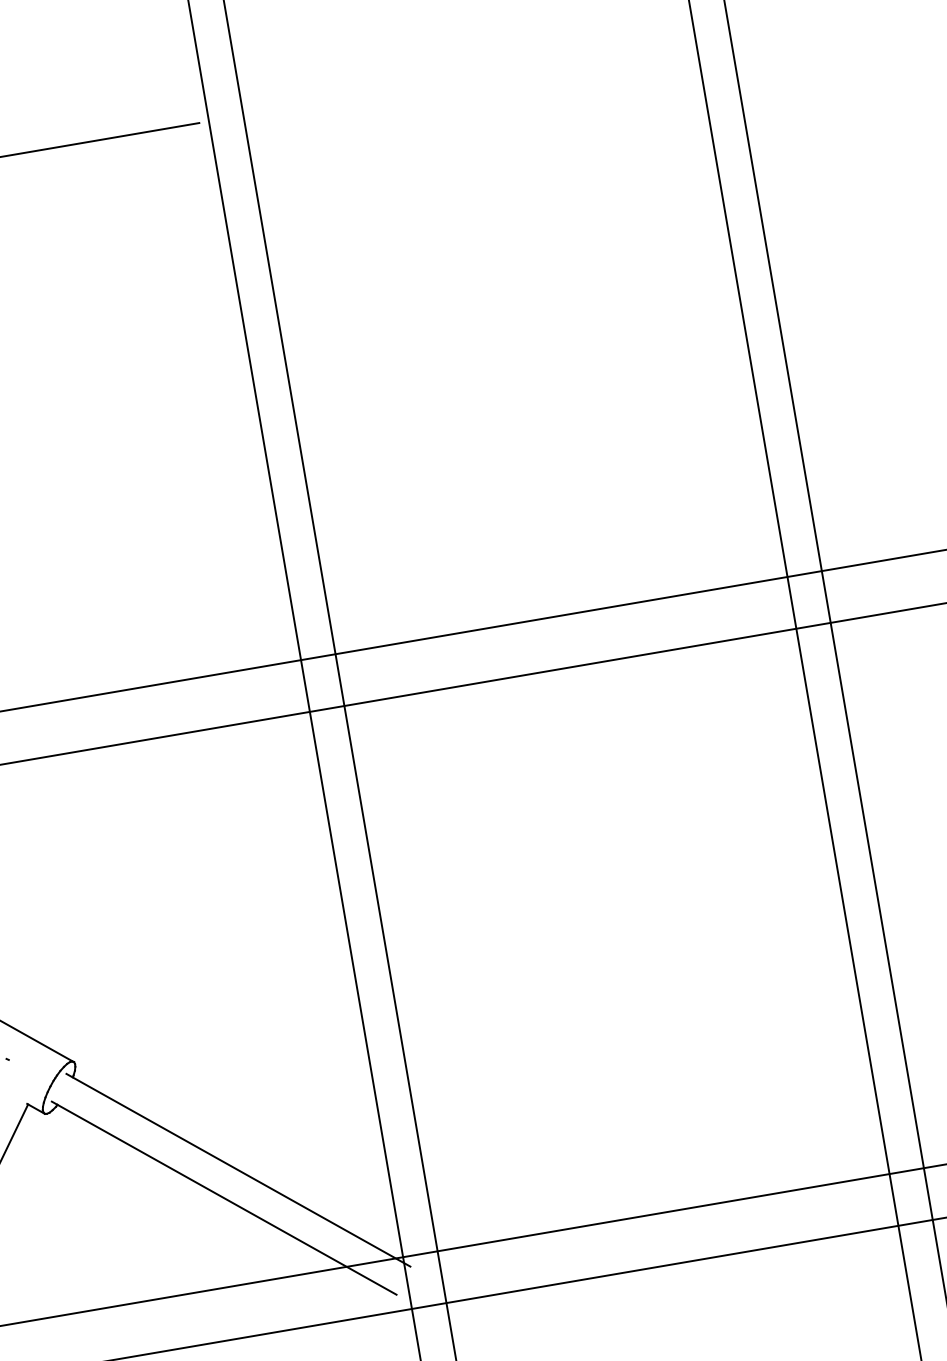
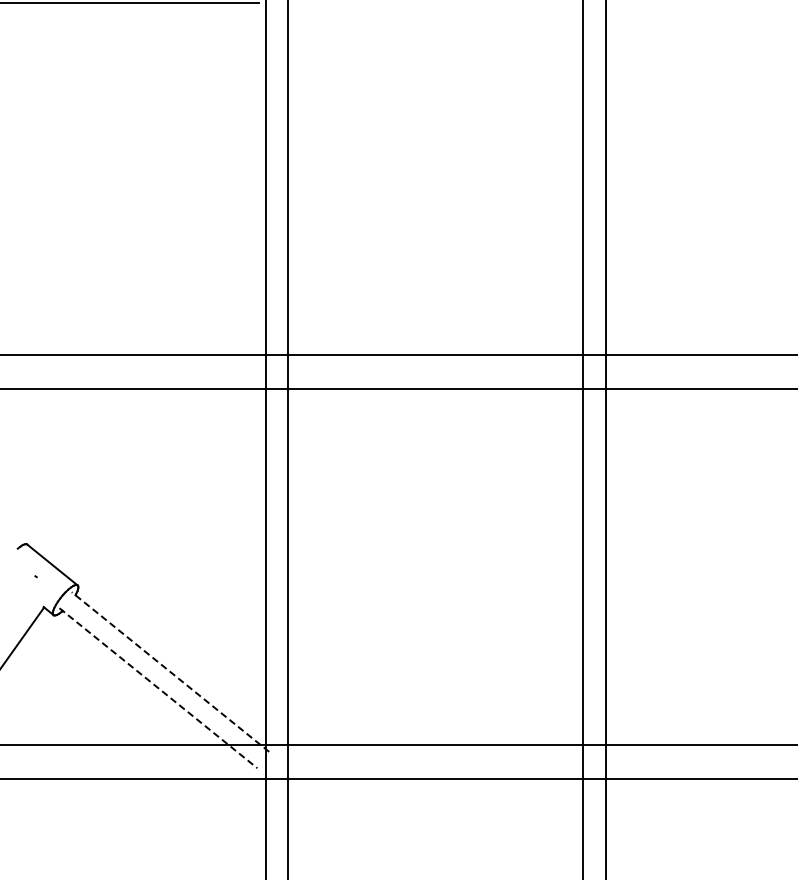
line: (238, 1170) -> (170, 672), solid -> dashed
line: (224, 1198) -> (158, 688), solid -> dashed

